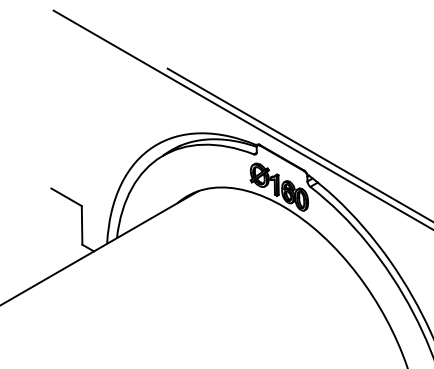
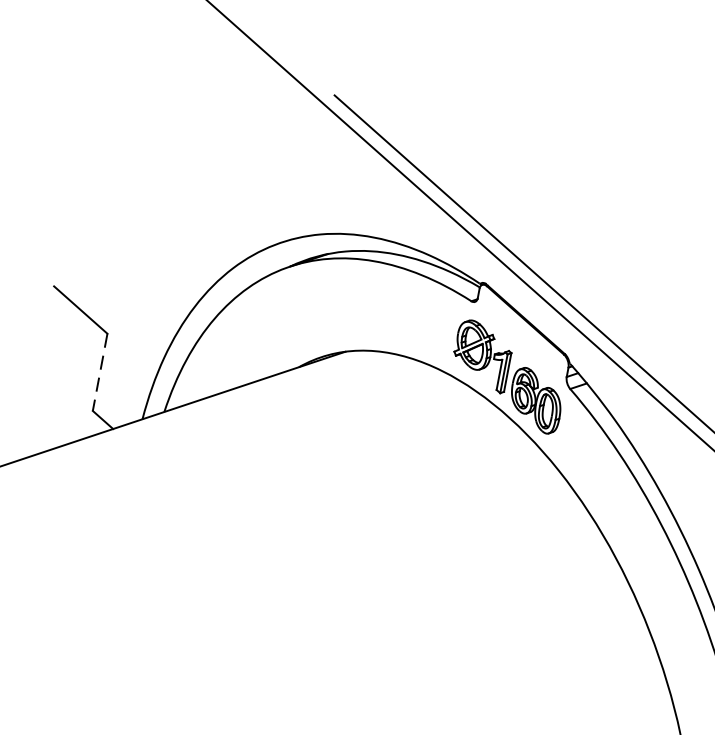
line: (82, 225) -> (100, 372), solid -> dashed

